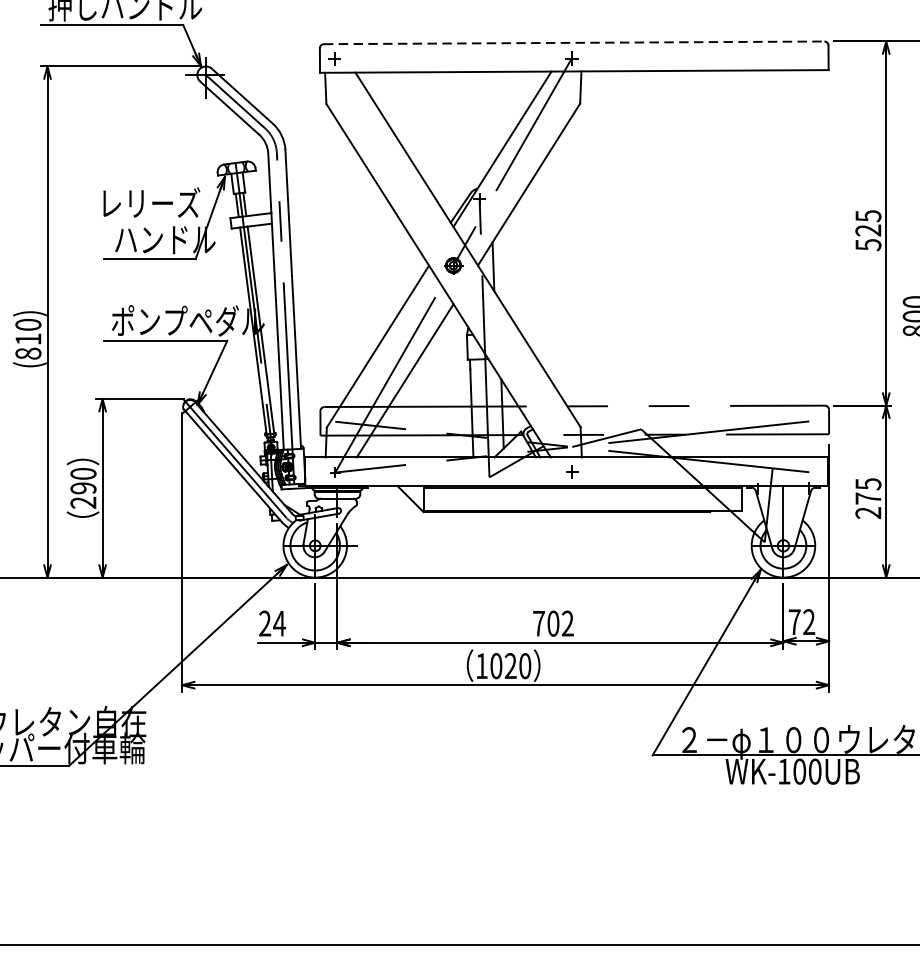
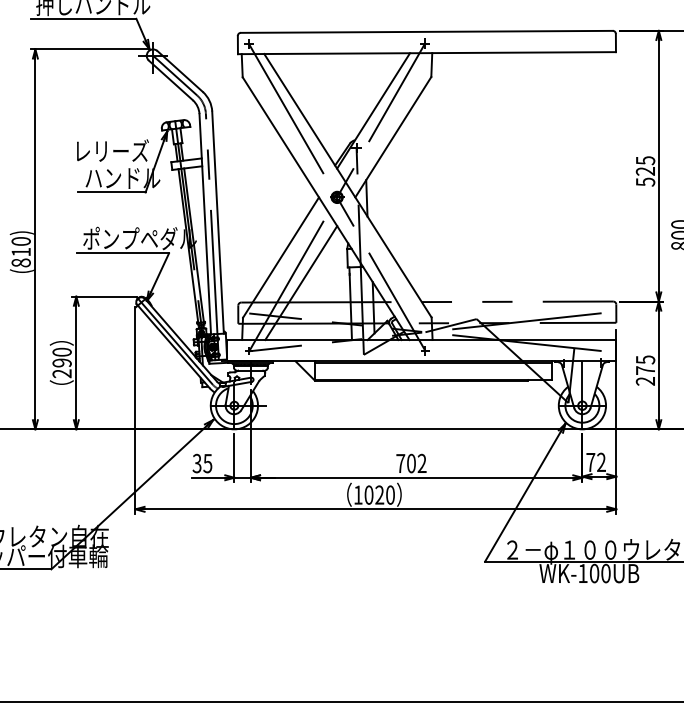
line: (573, 42) -> (426, 31), dashed -> solid
line: (452, 265) -> (336, 197), added
text: (272, 623) -> (202, 463), 24 -> 35

